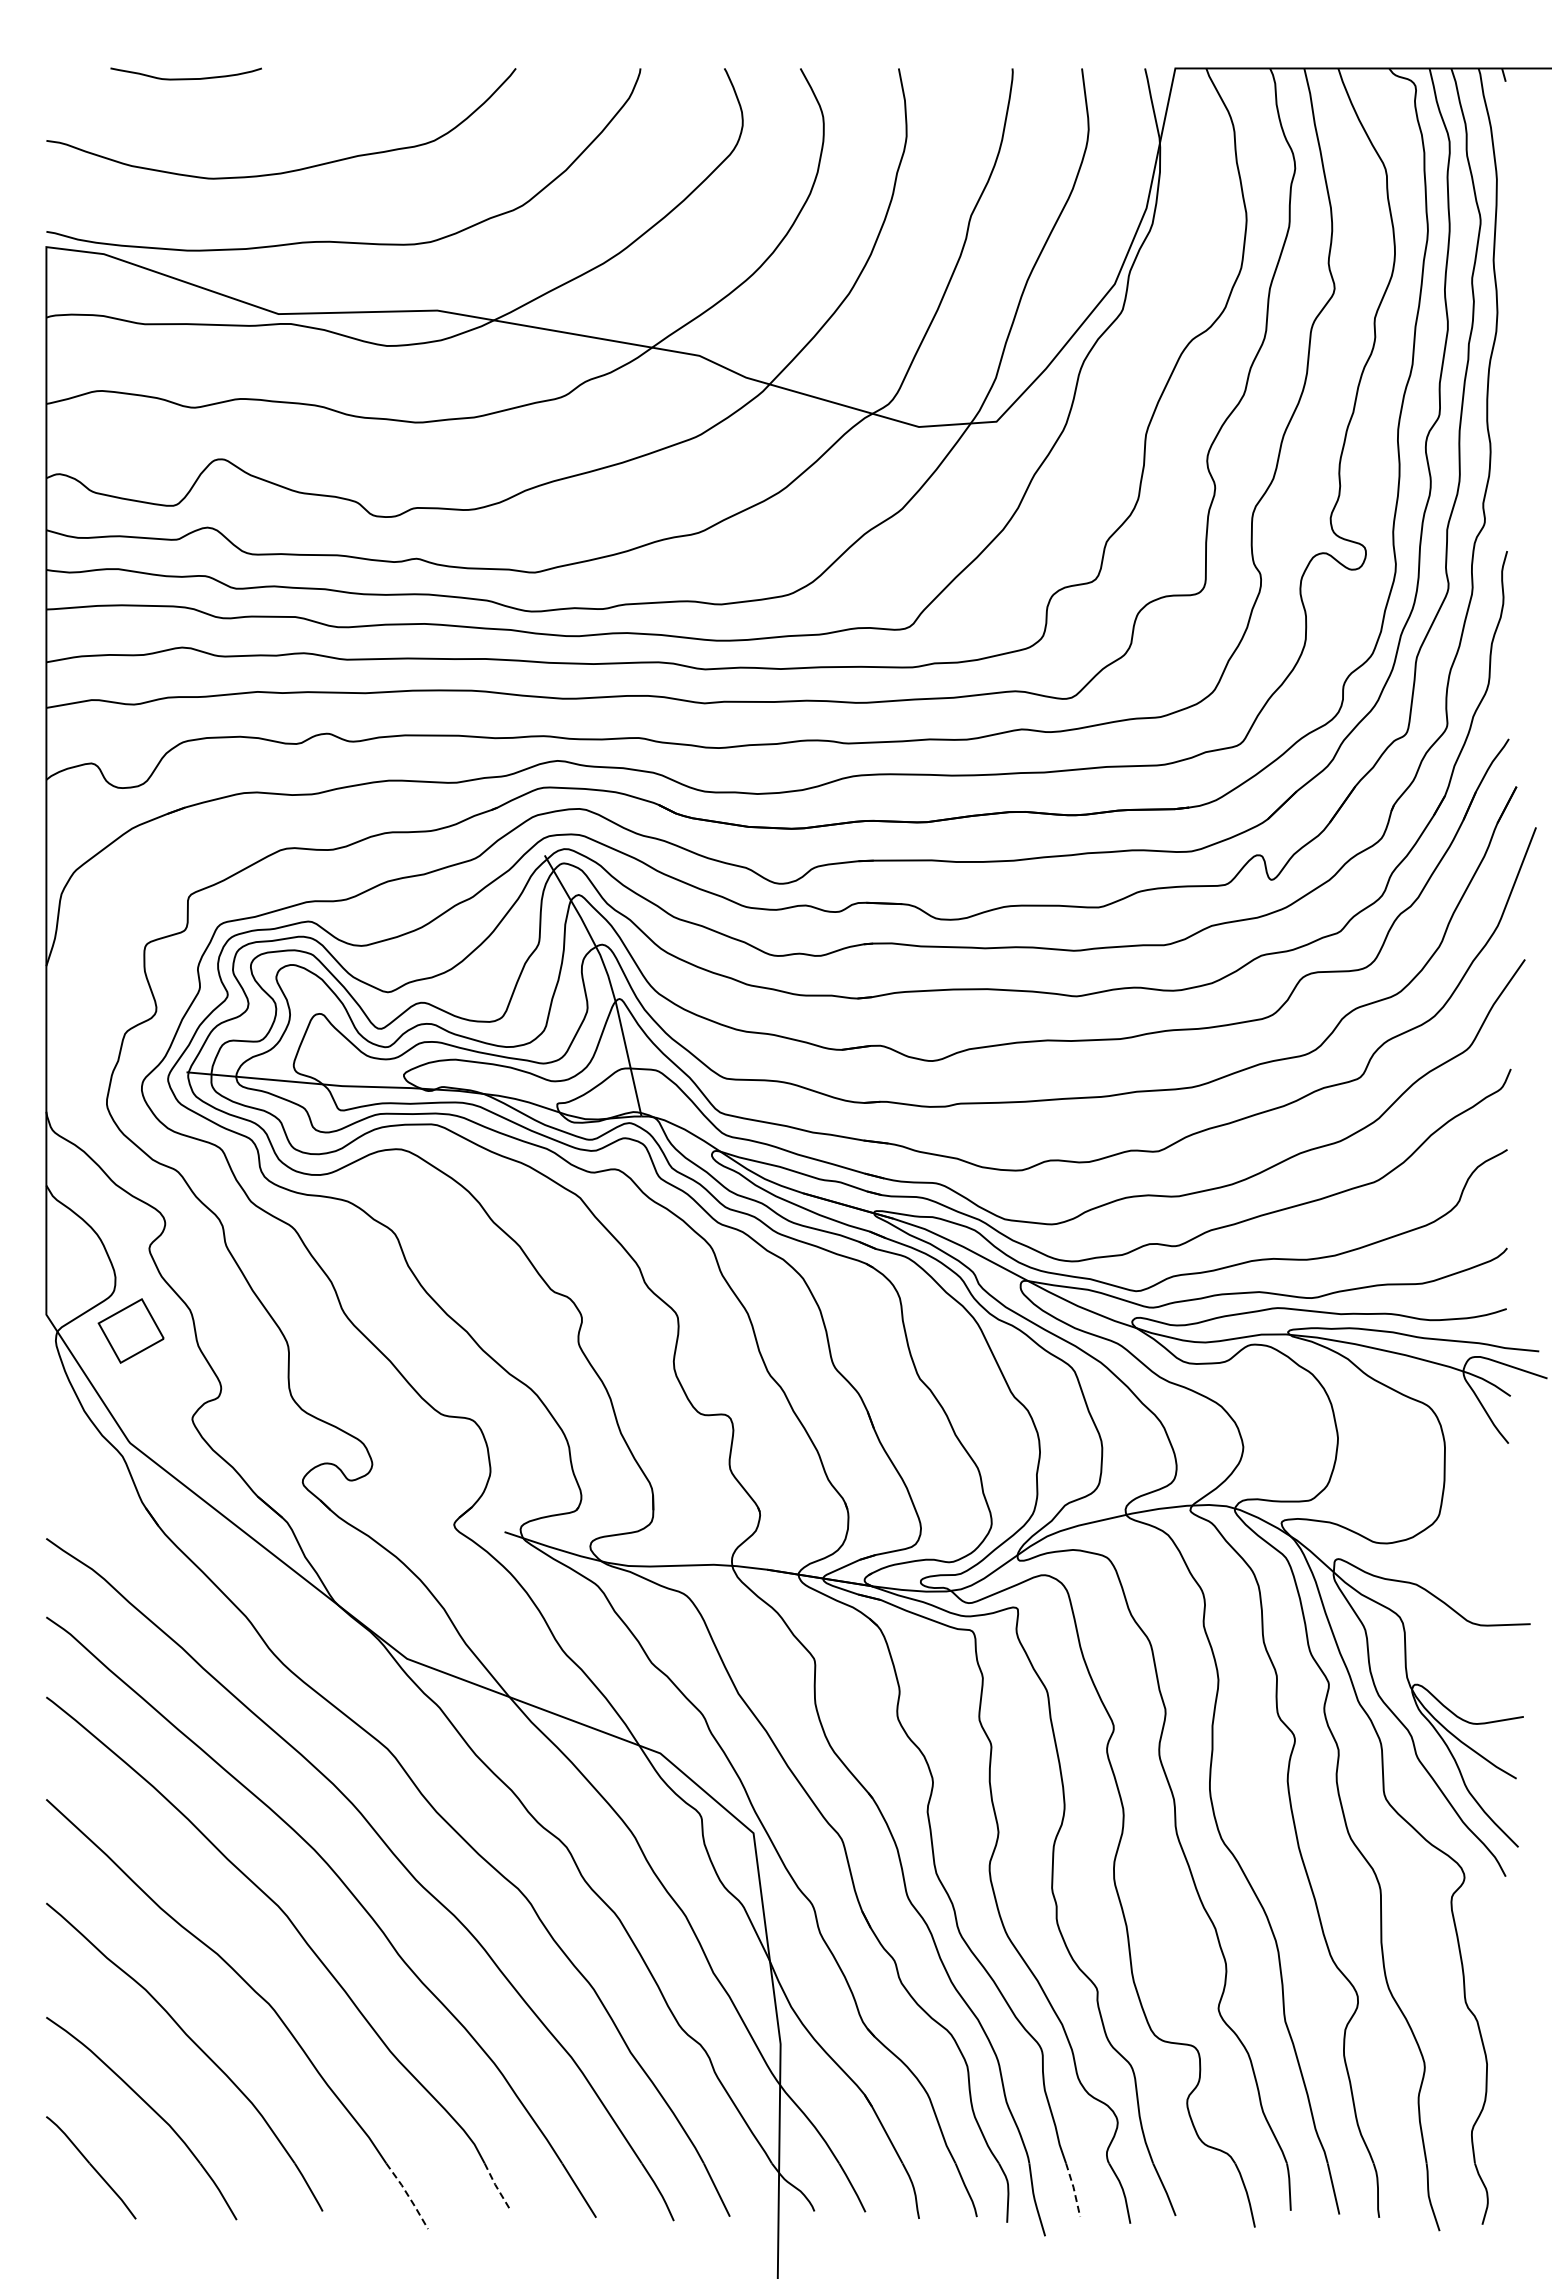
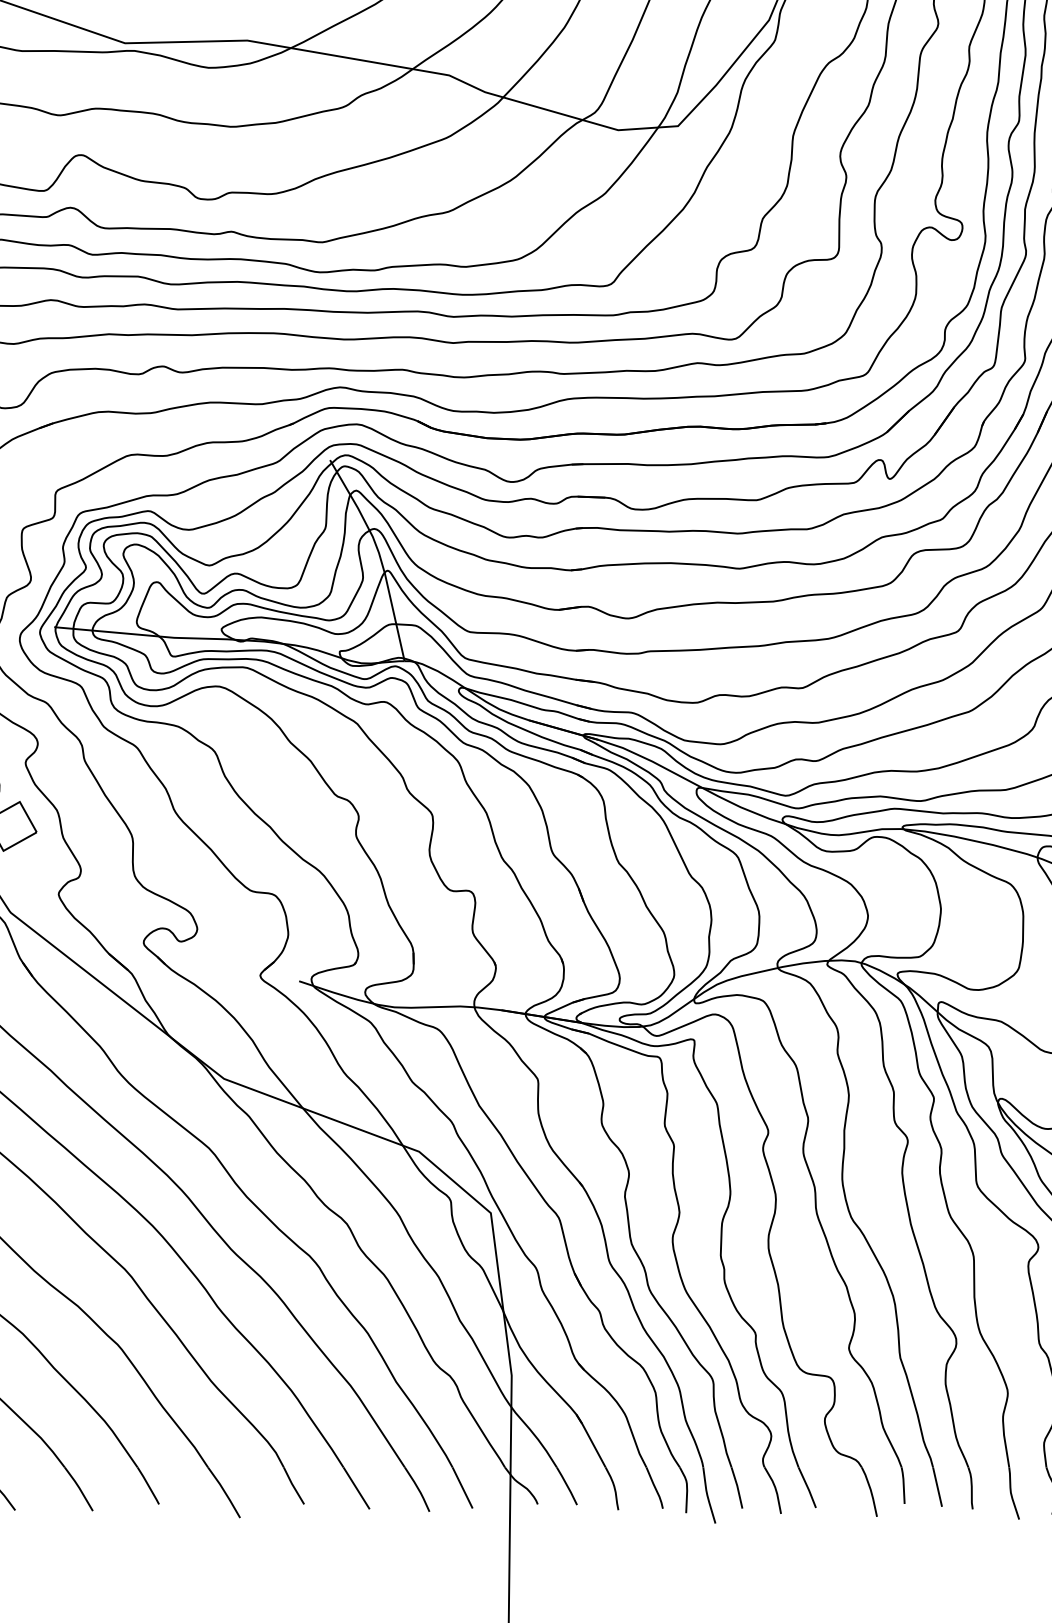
line: (497, 2187) -> (293, 1485), dashed -> solid
line: (1074, 2189) -> (738, 1487), dashed -> solid
line: (408, 2196) -> (225, 1492), dashed -> solid

